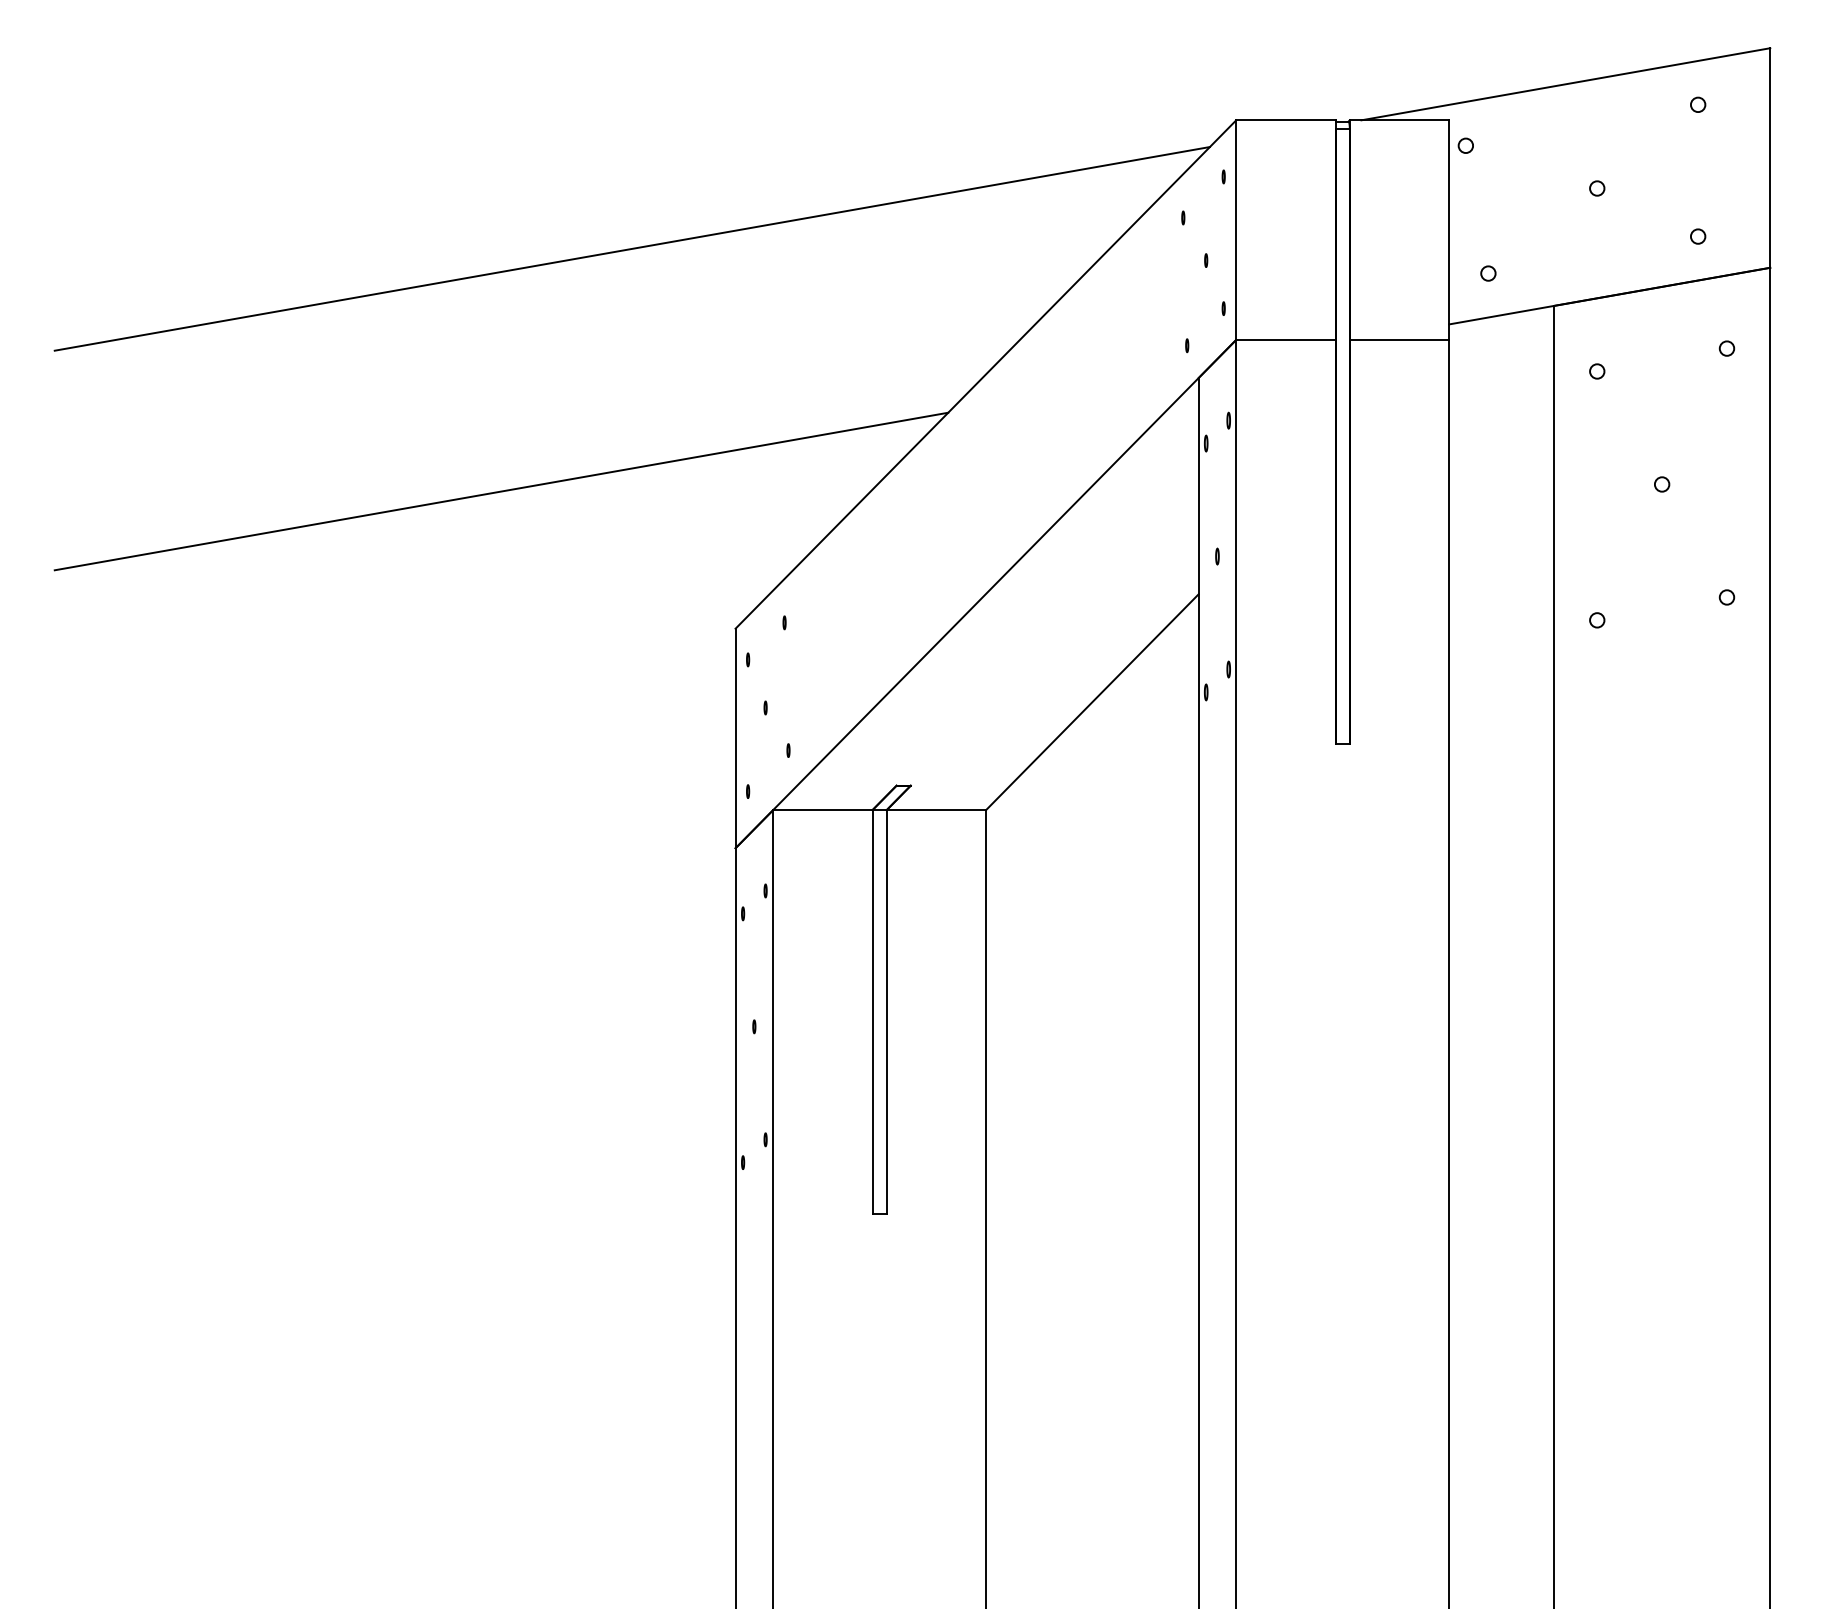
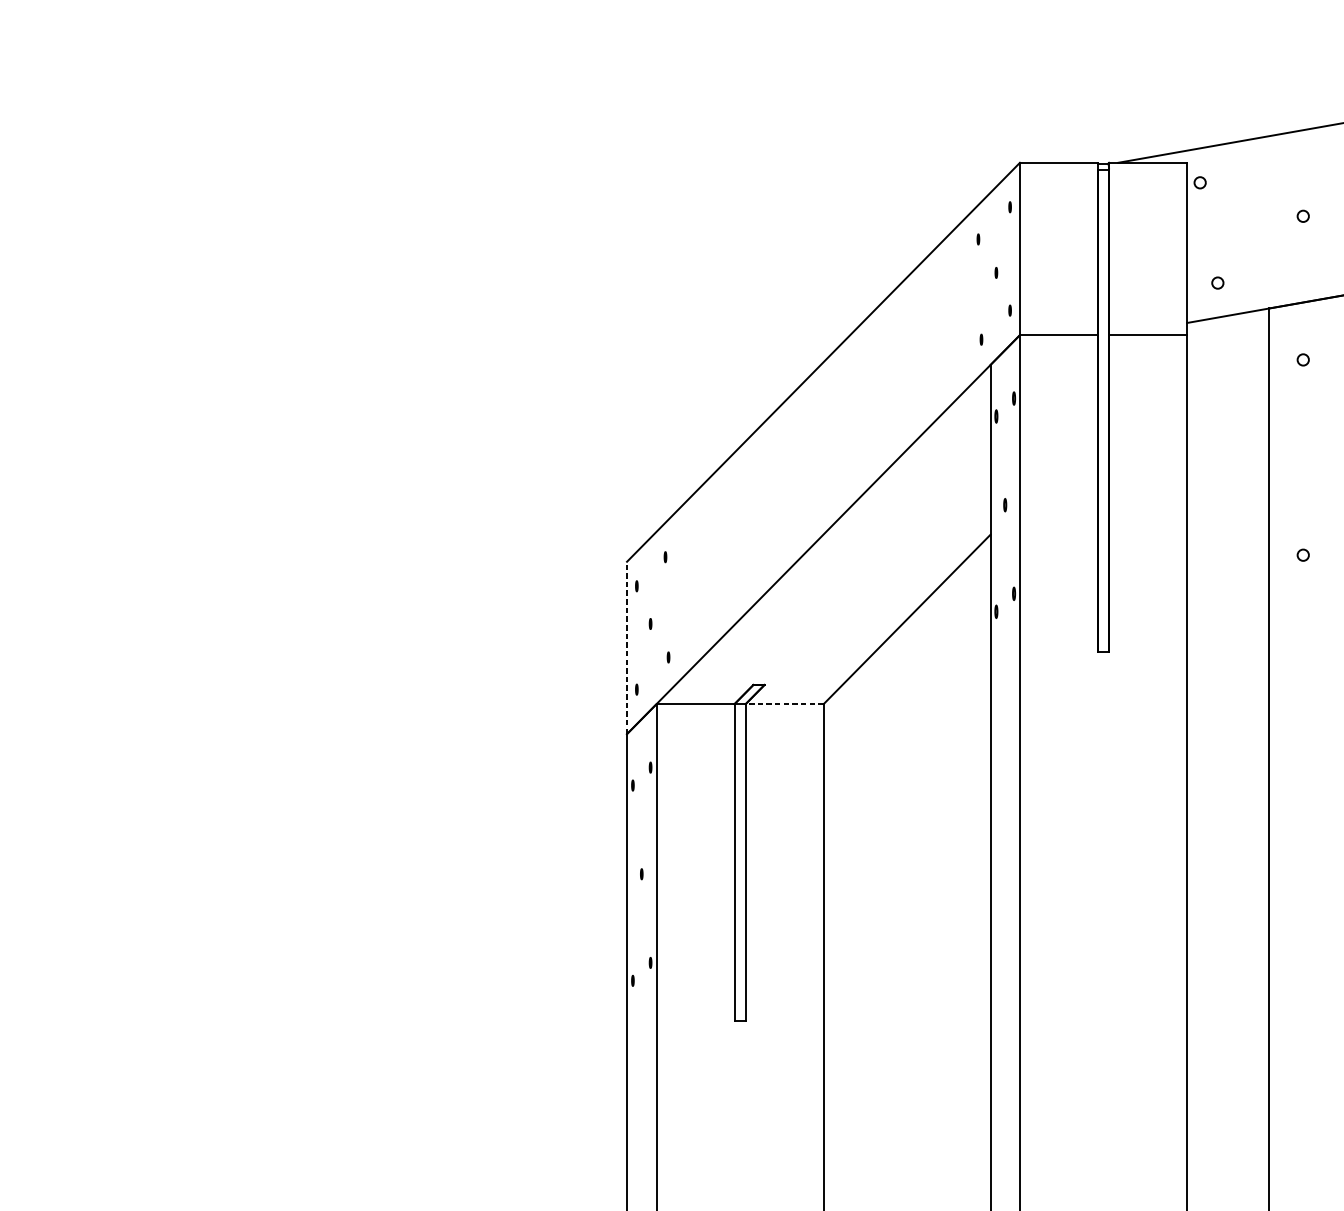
line: (631, 248) -> (545, 263), removed
line: (501, 491) -> (443, 454), removed
line: (735, 738) -> (626, 647), solid -> dashed
line: (936, 810) -> (784, 704), solid -> dashed

